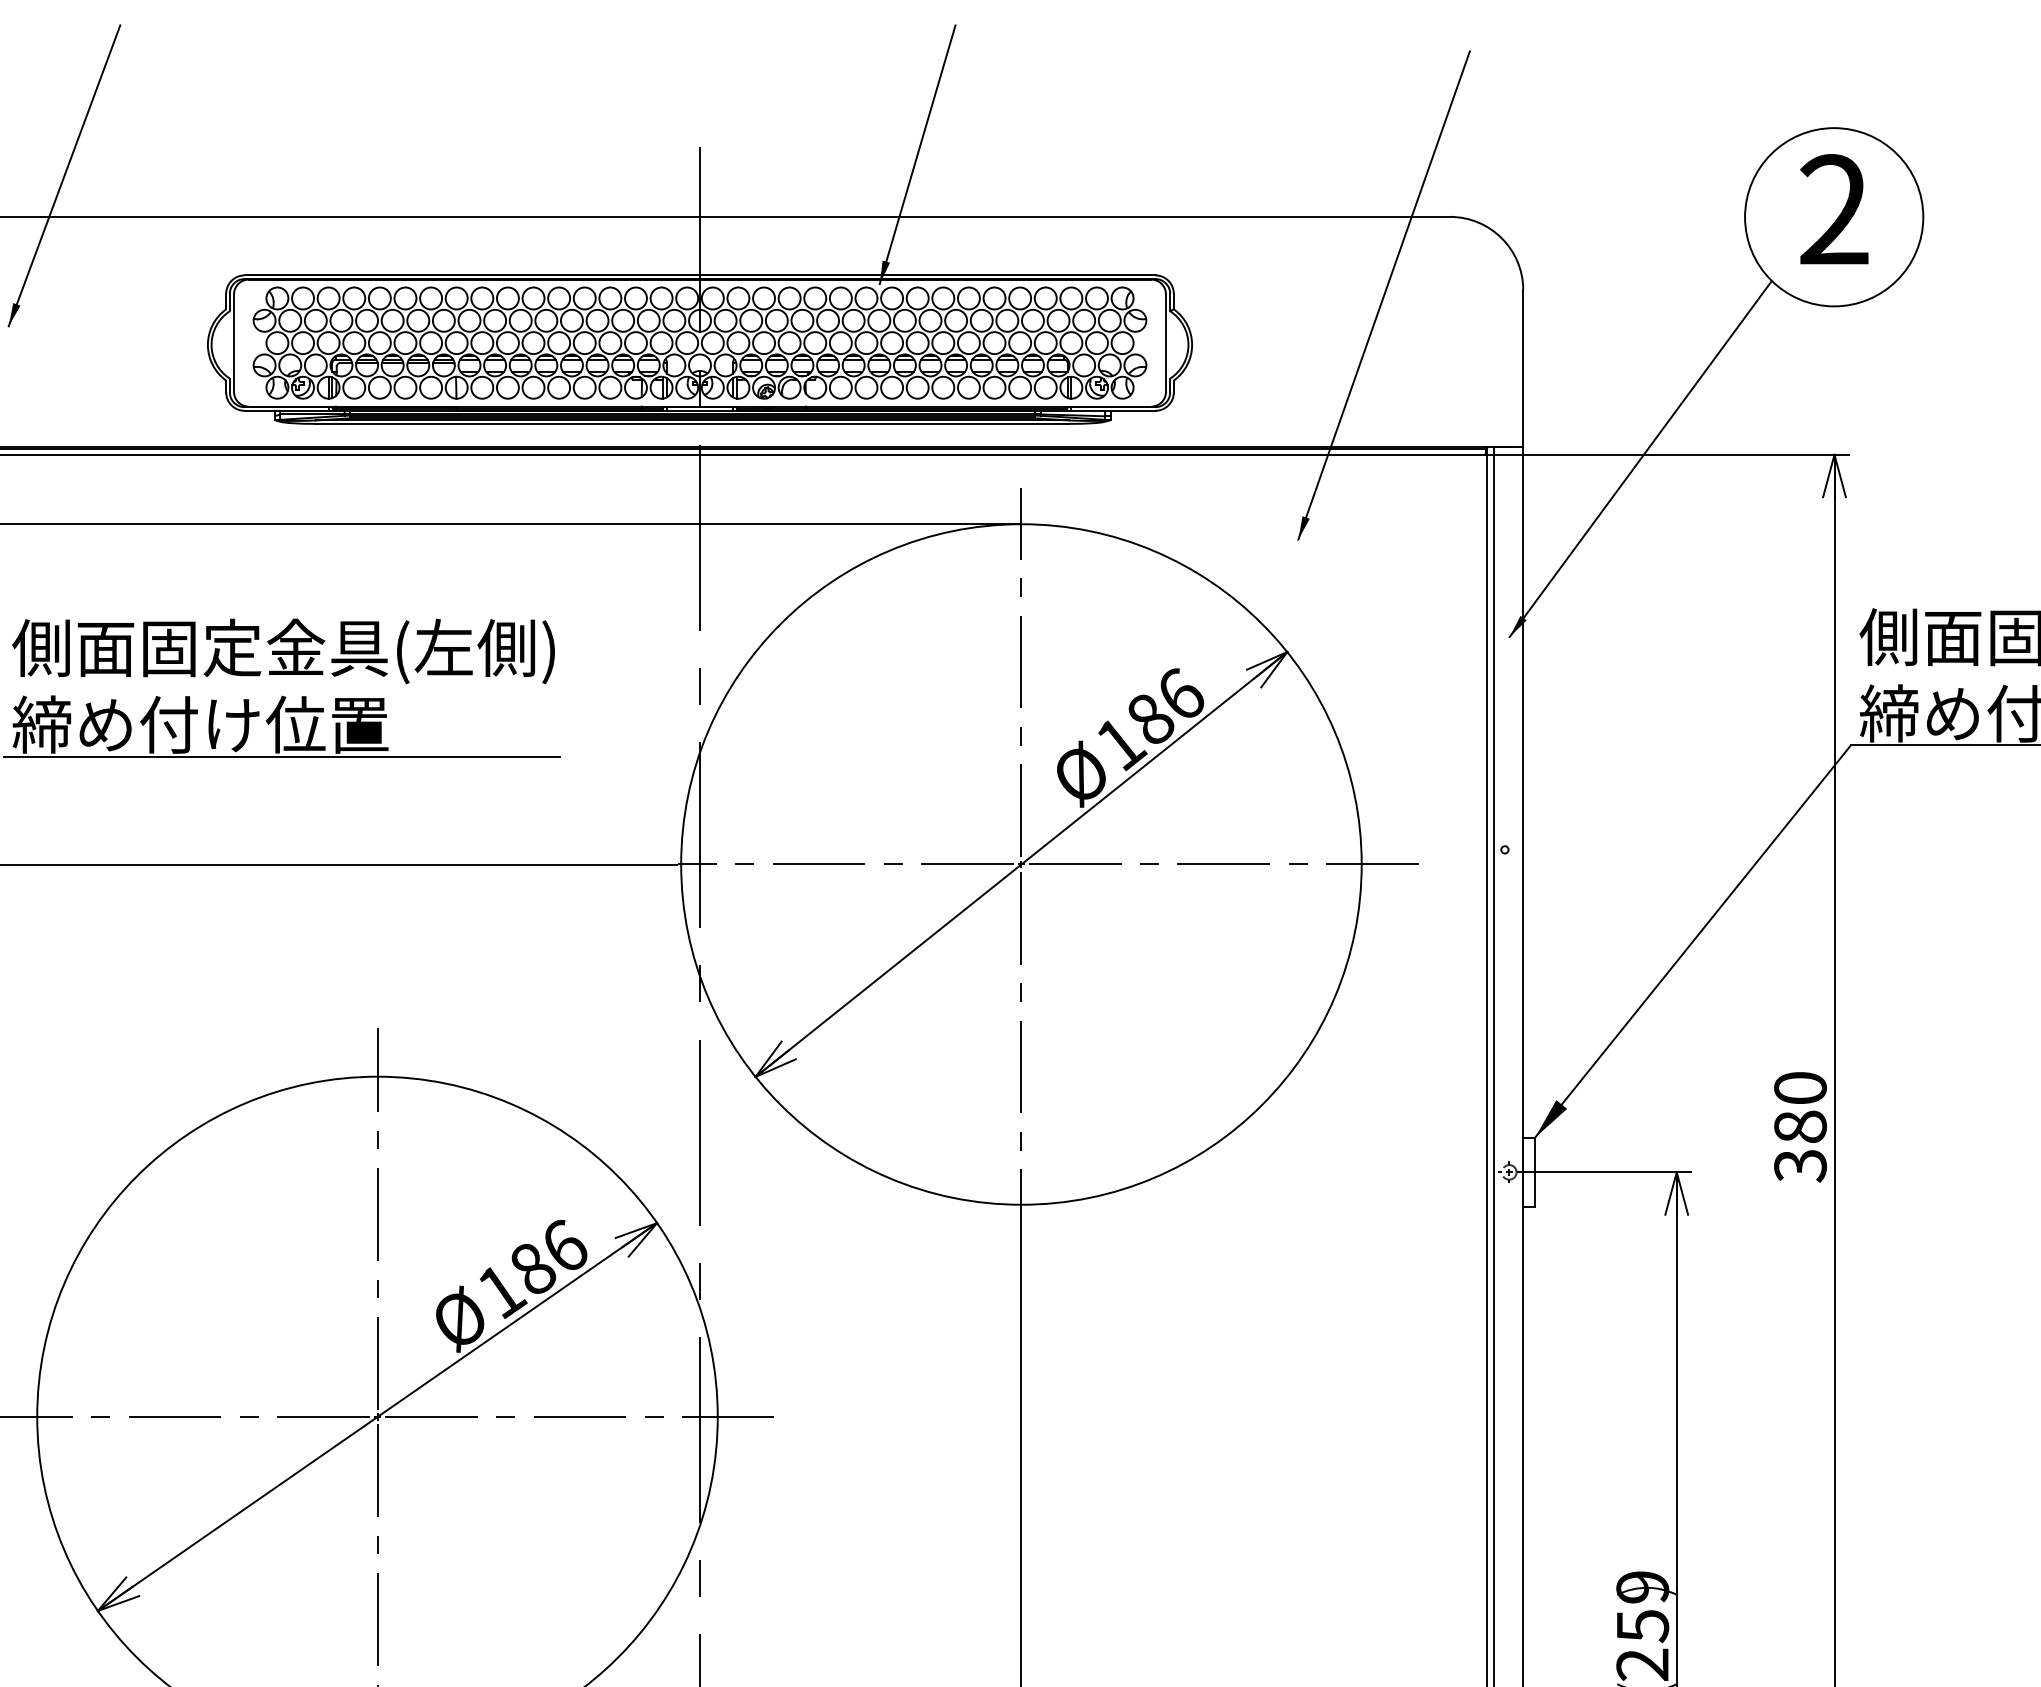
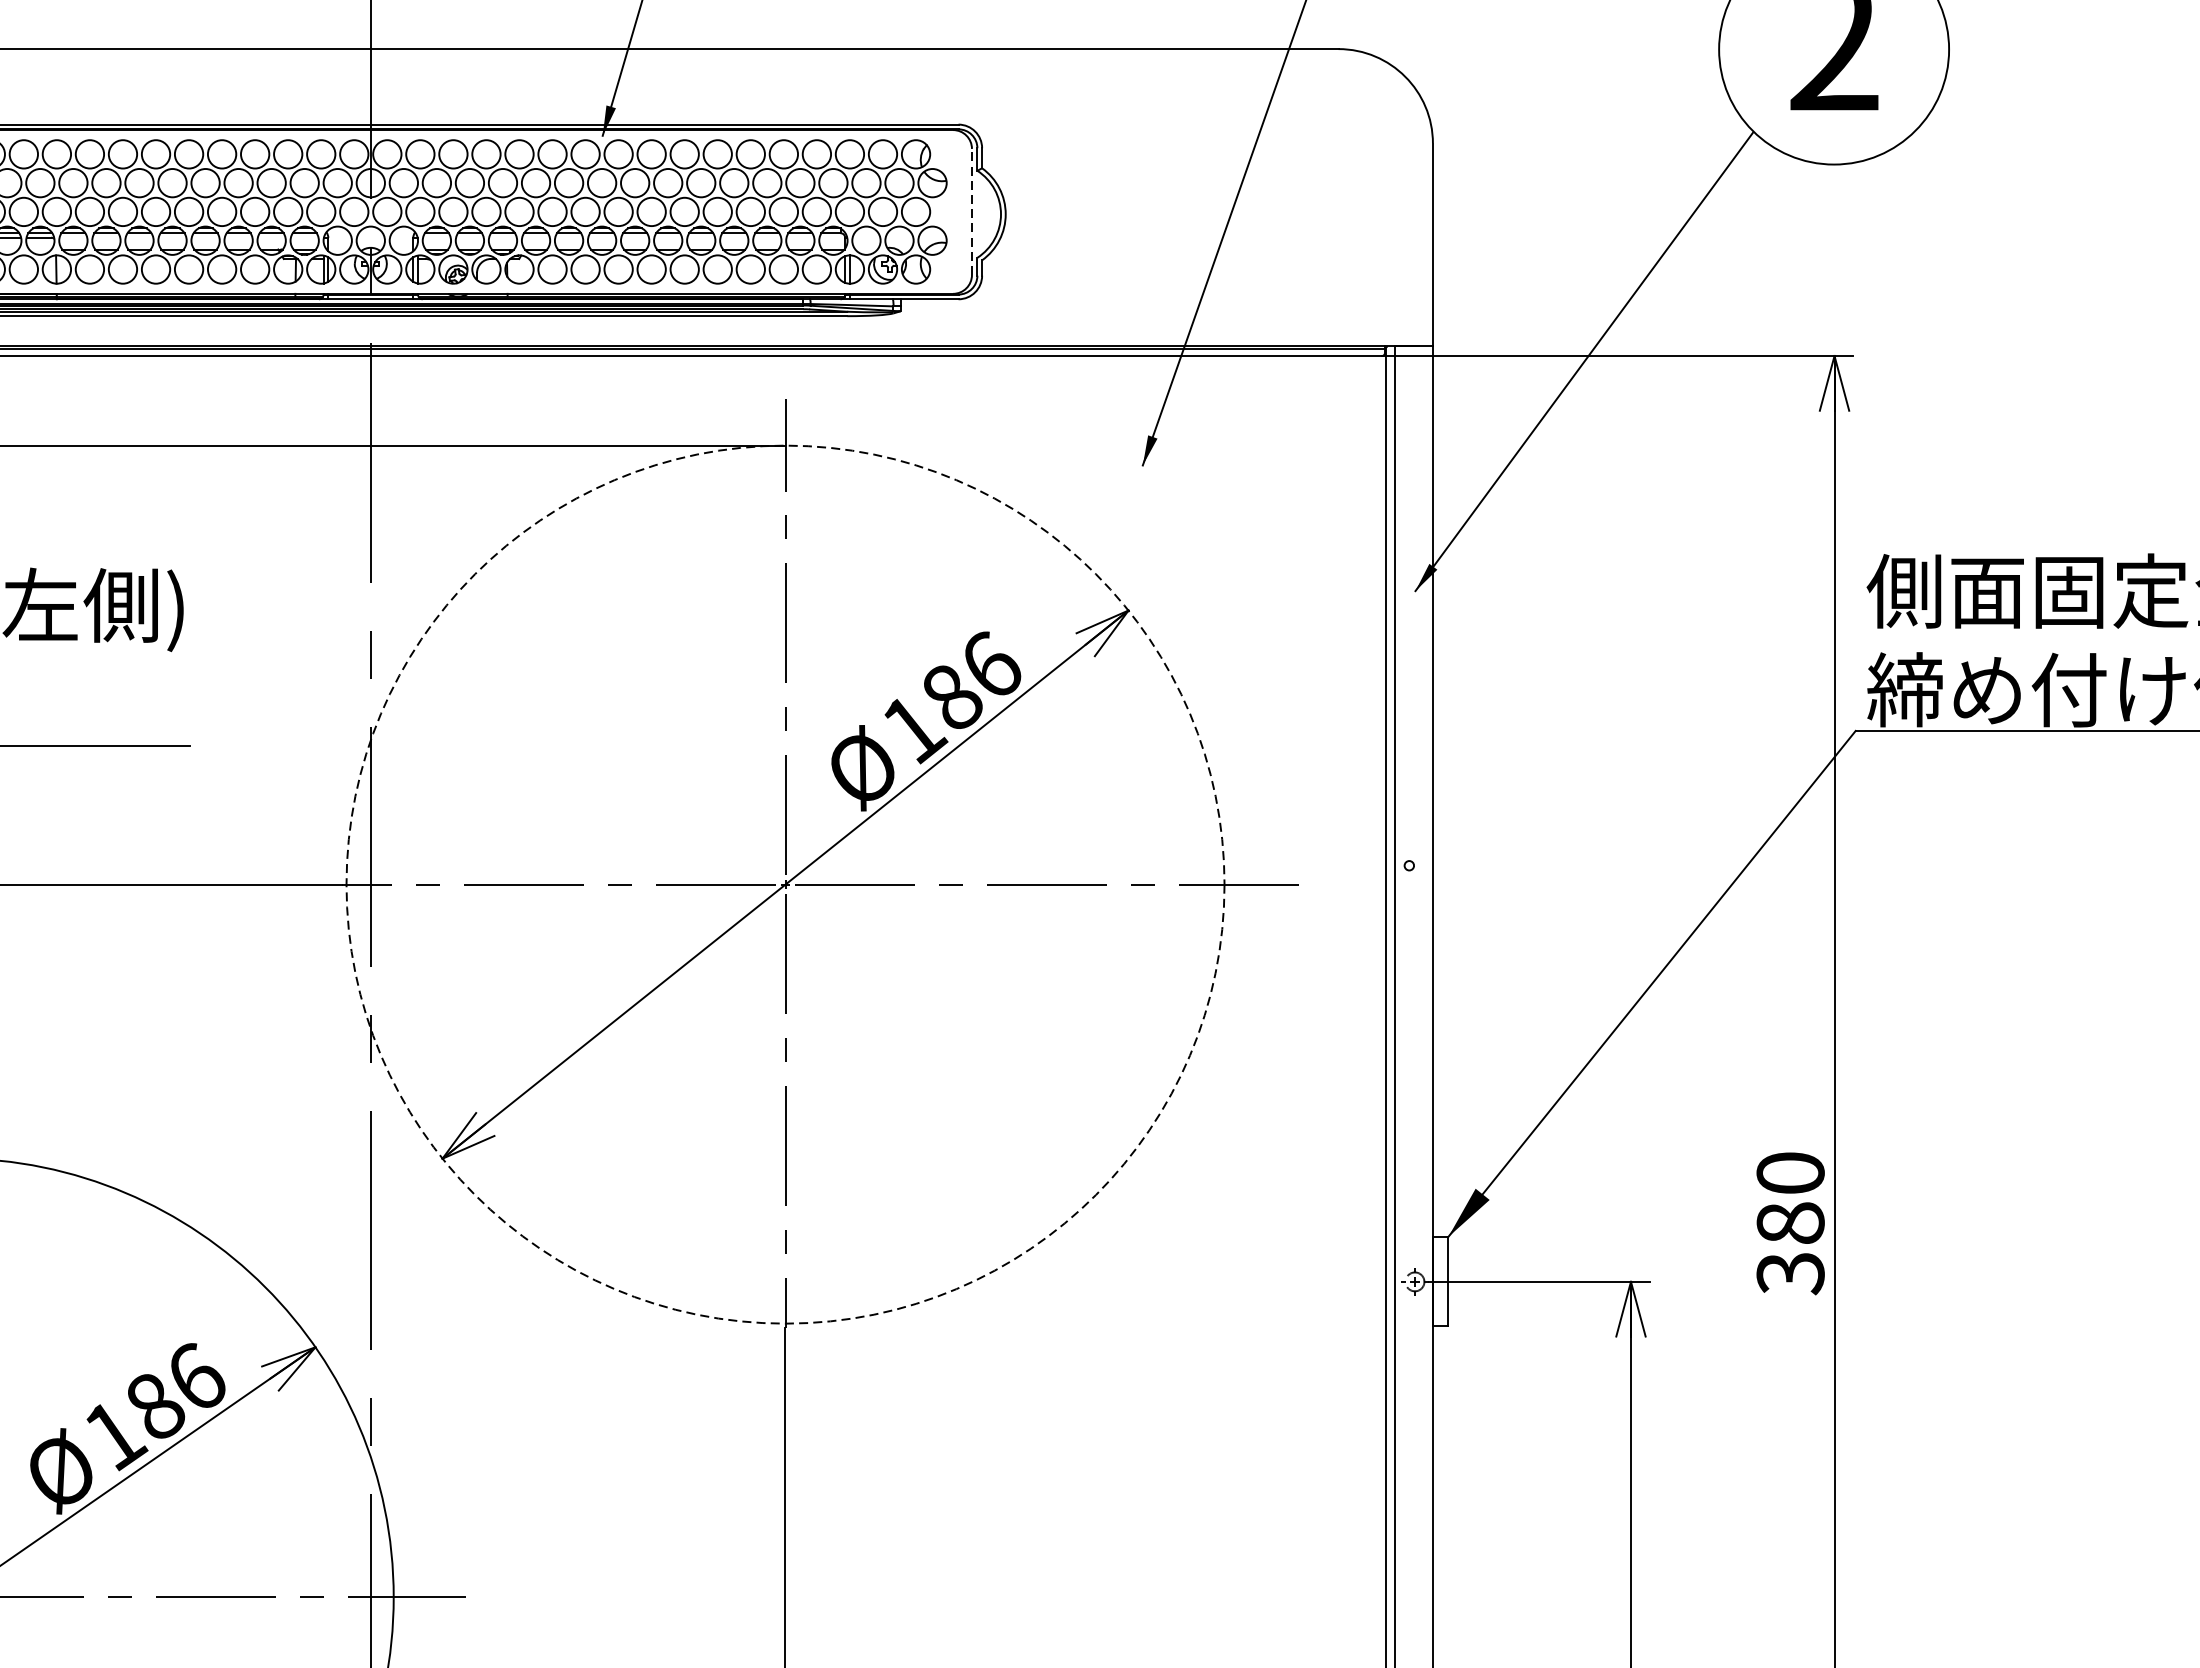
line: (1165, 343) -> (971, 212), solid -> dashed
circle: (1021, 864) -> (785, 884), solid -> dashed

